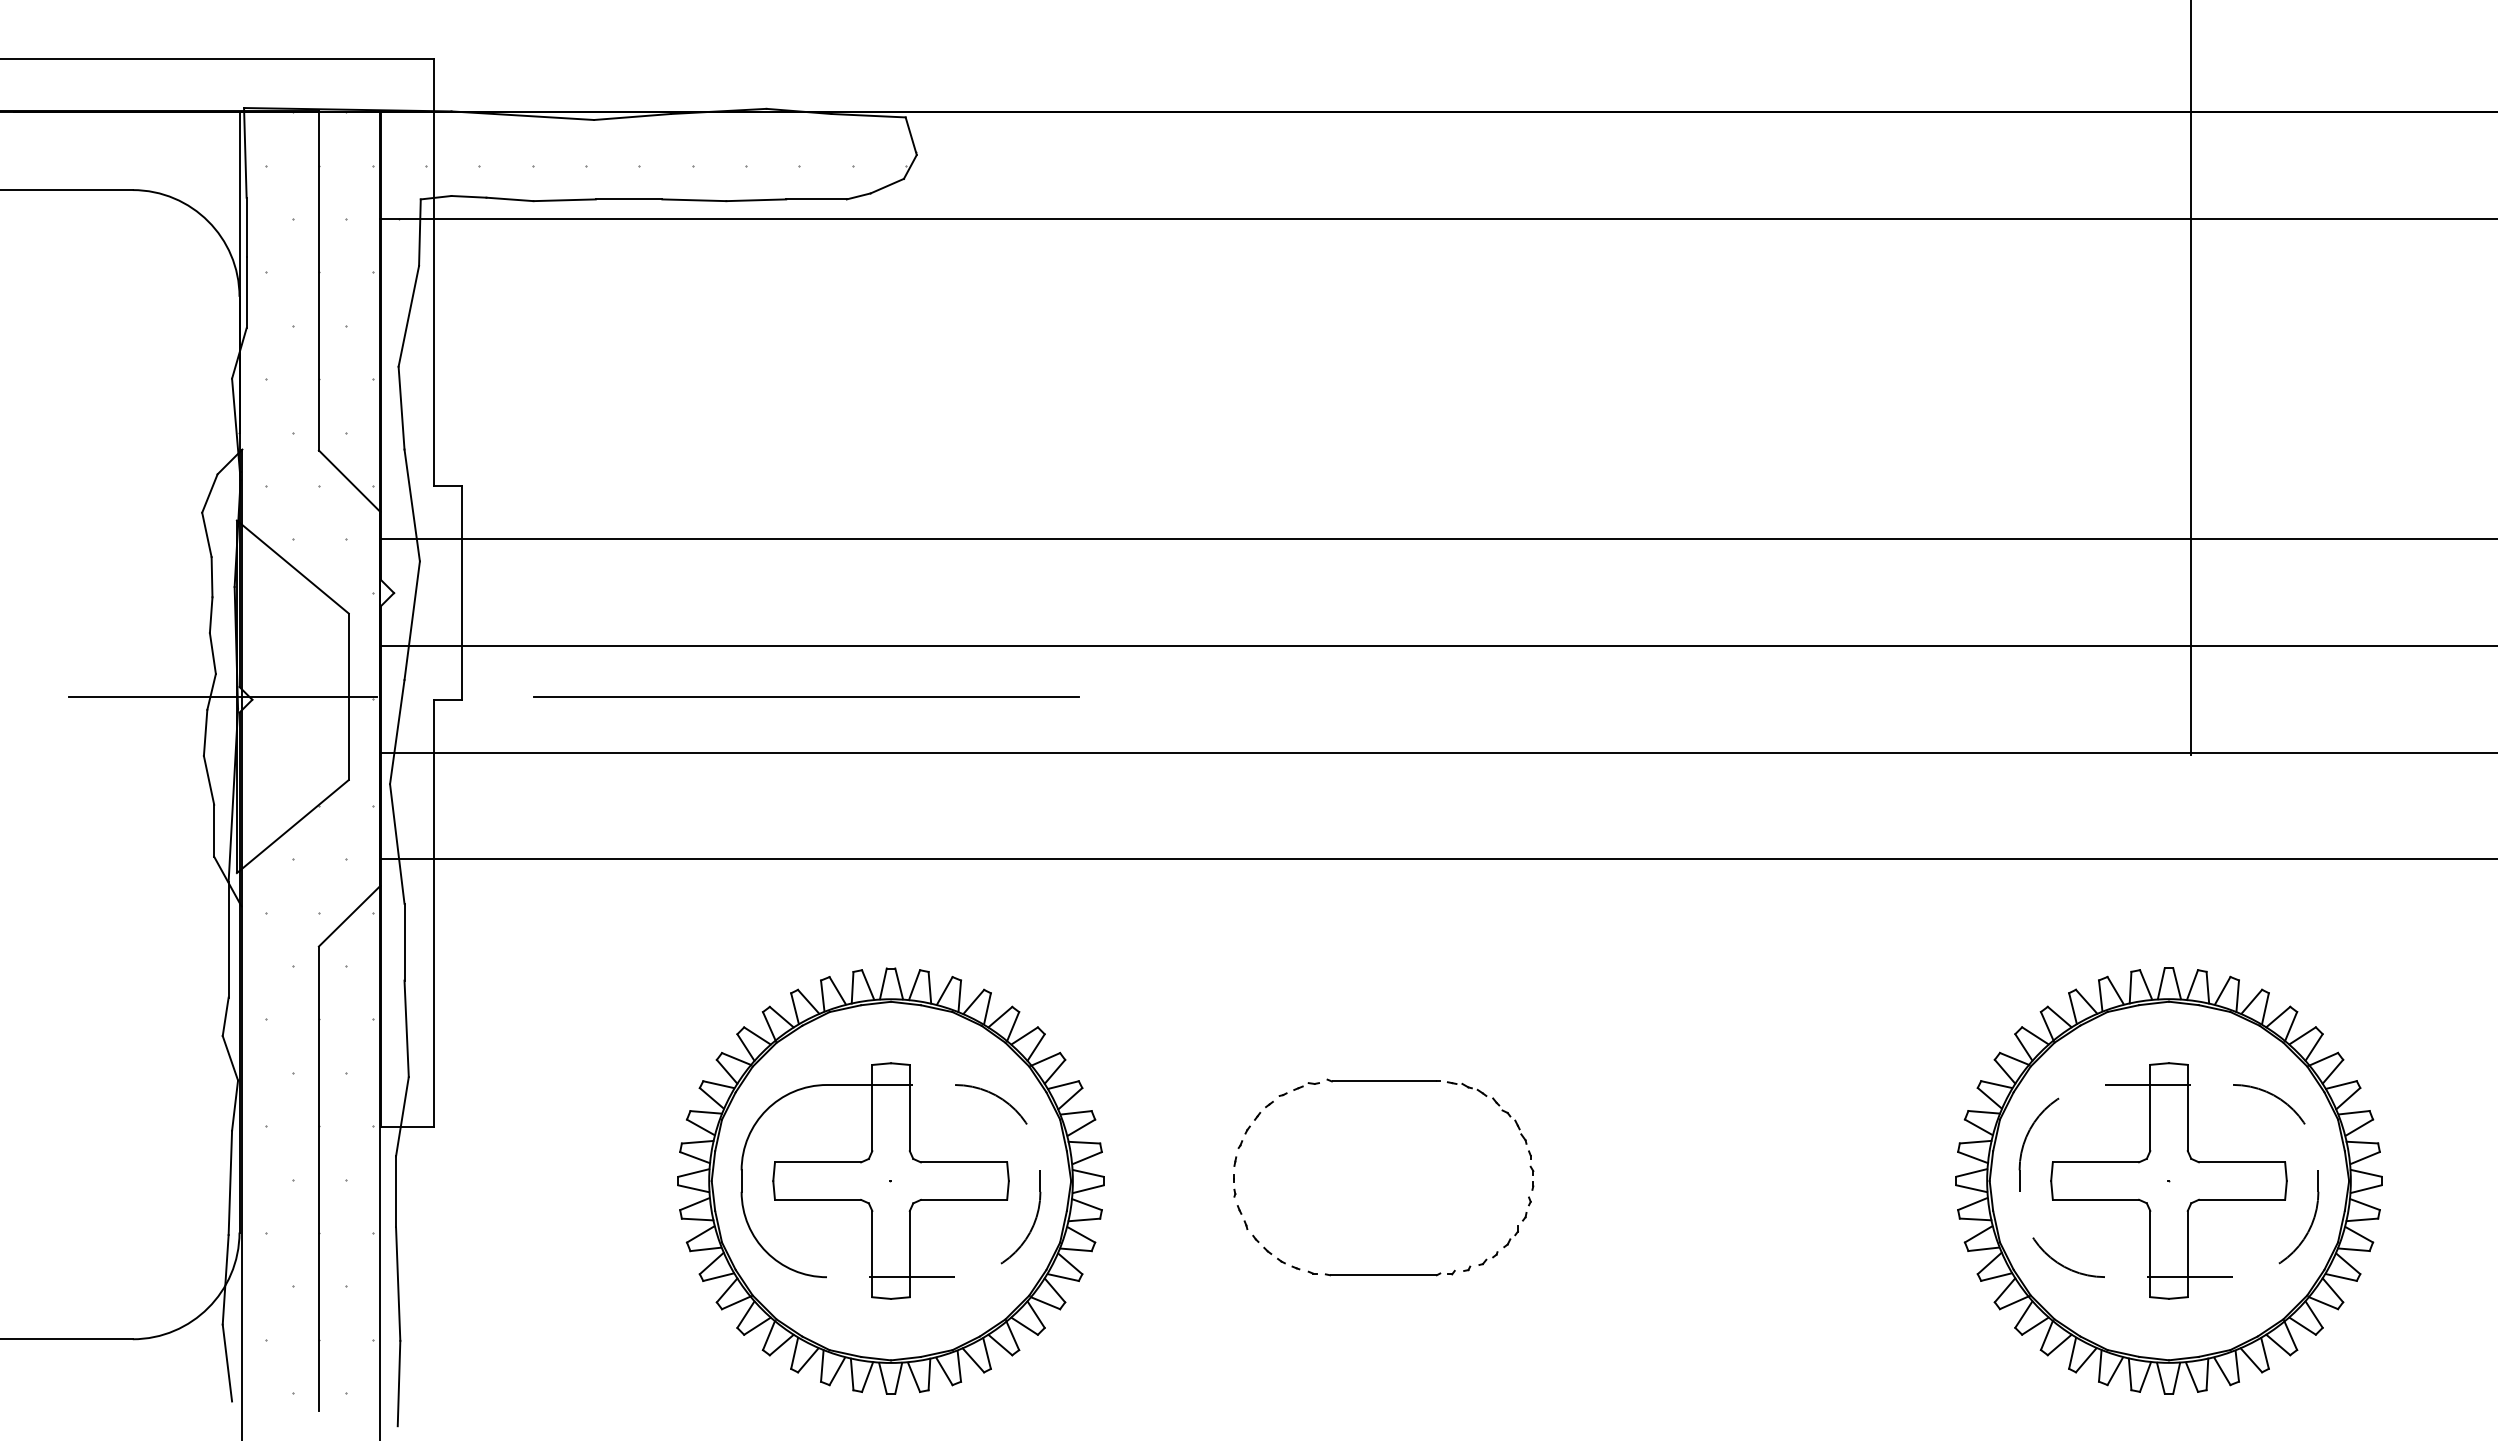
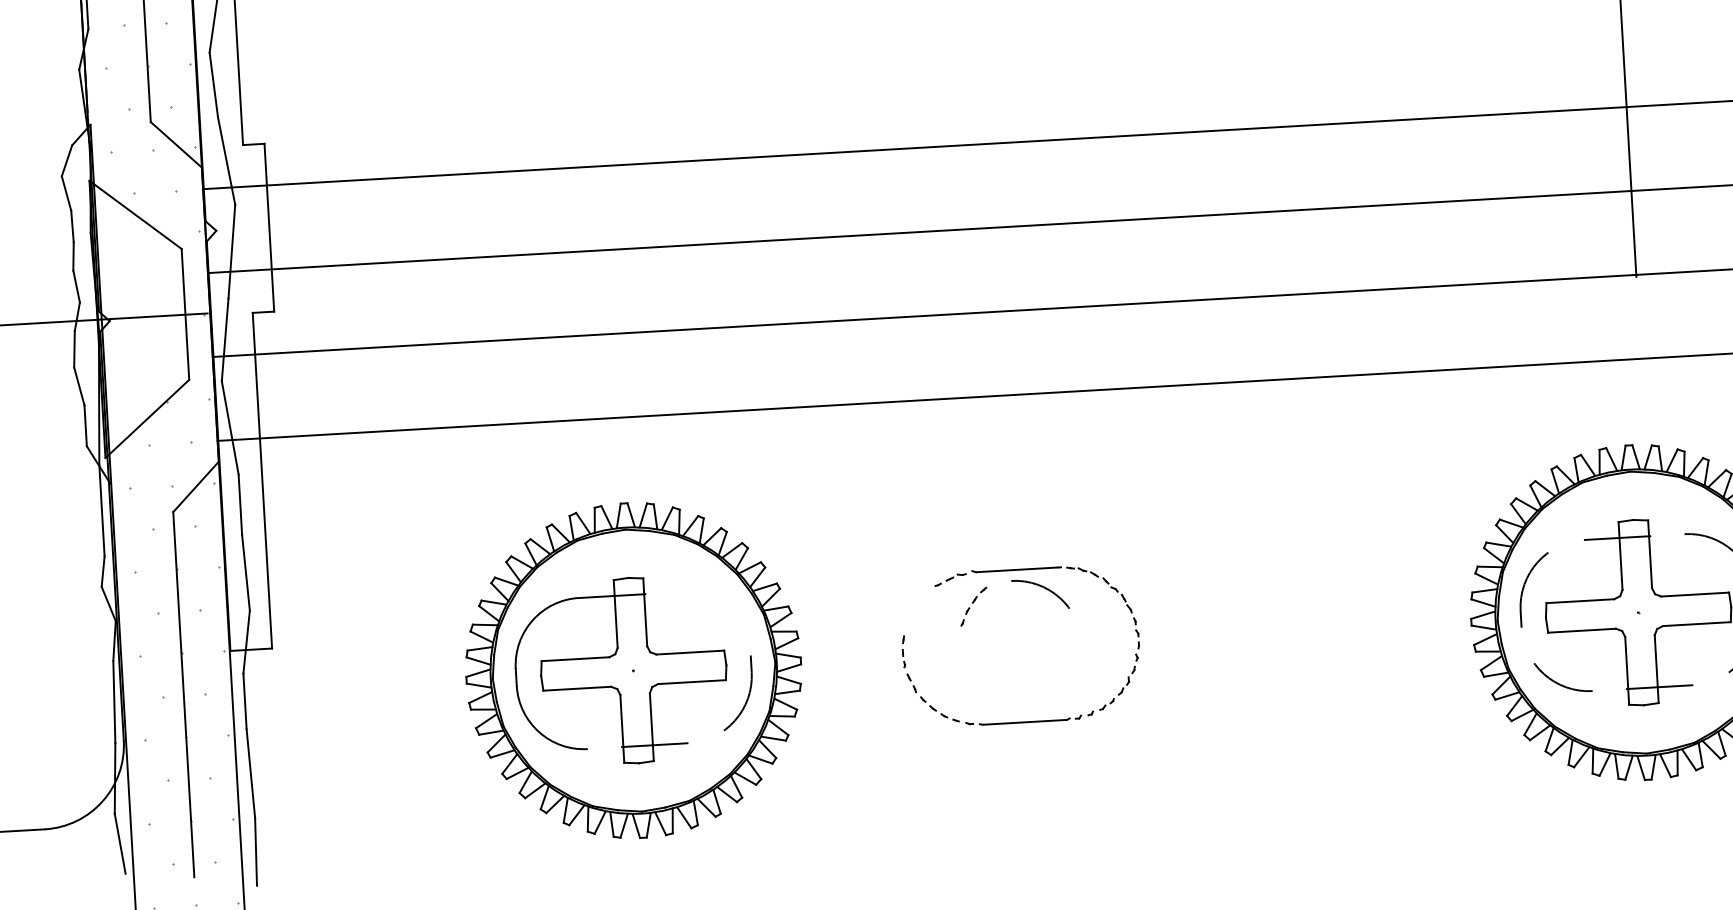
line: (806, 697) -> (545, 294), removed
arc: (995, 1096) -> (1043, 588), moved
part: (1255, 1124) -> (973, 606), moved

